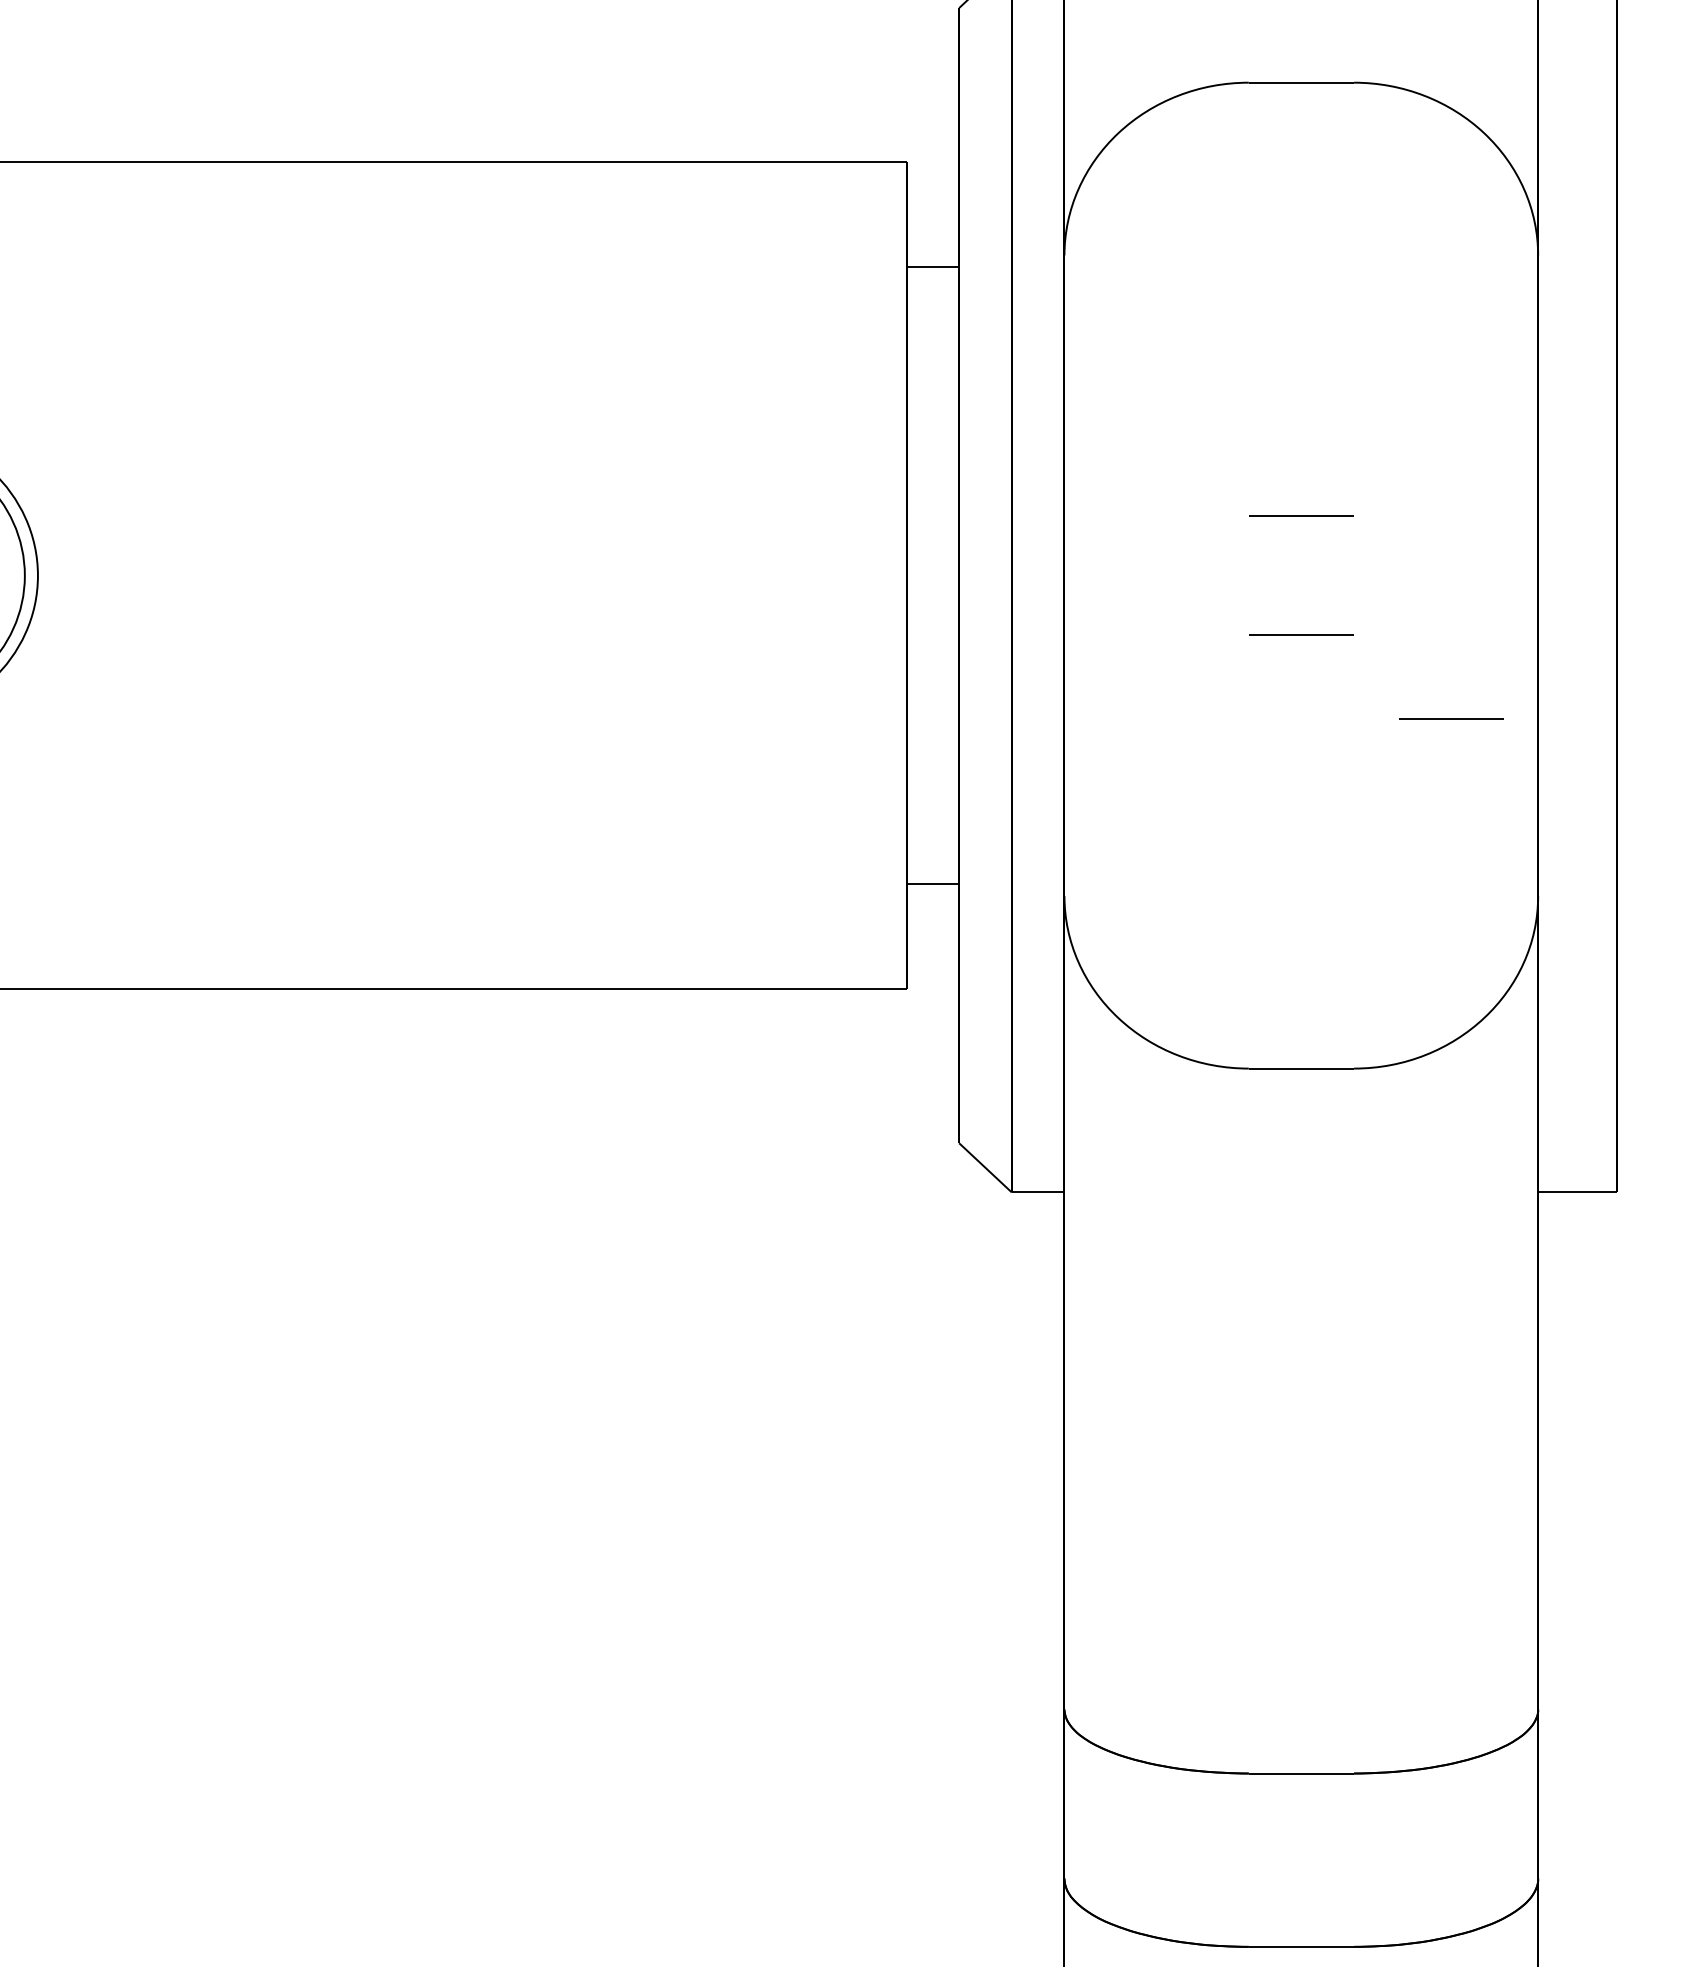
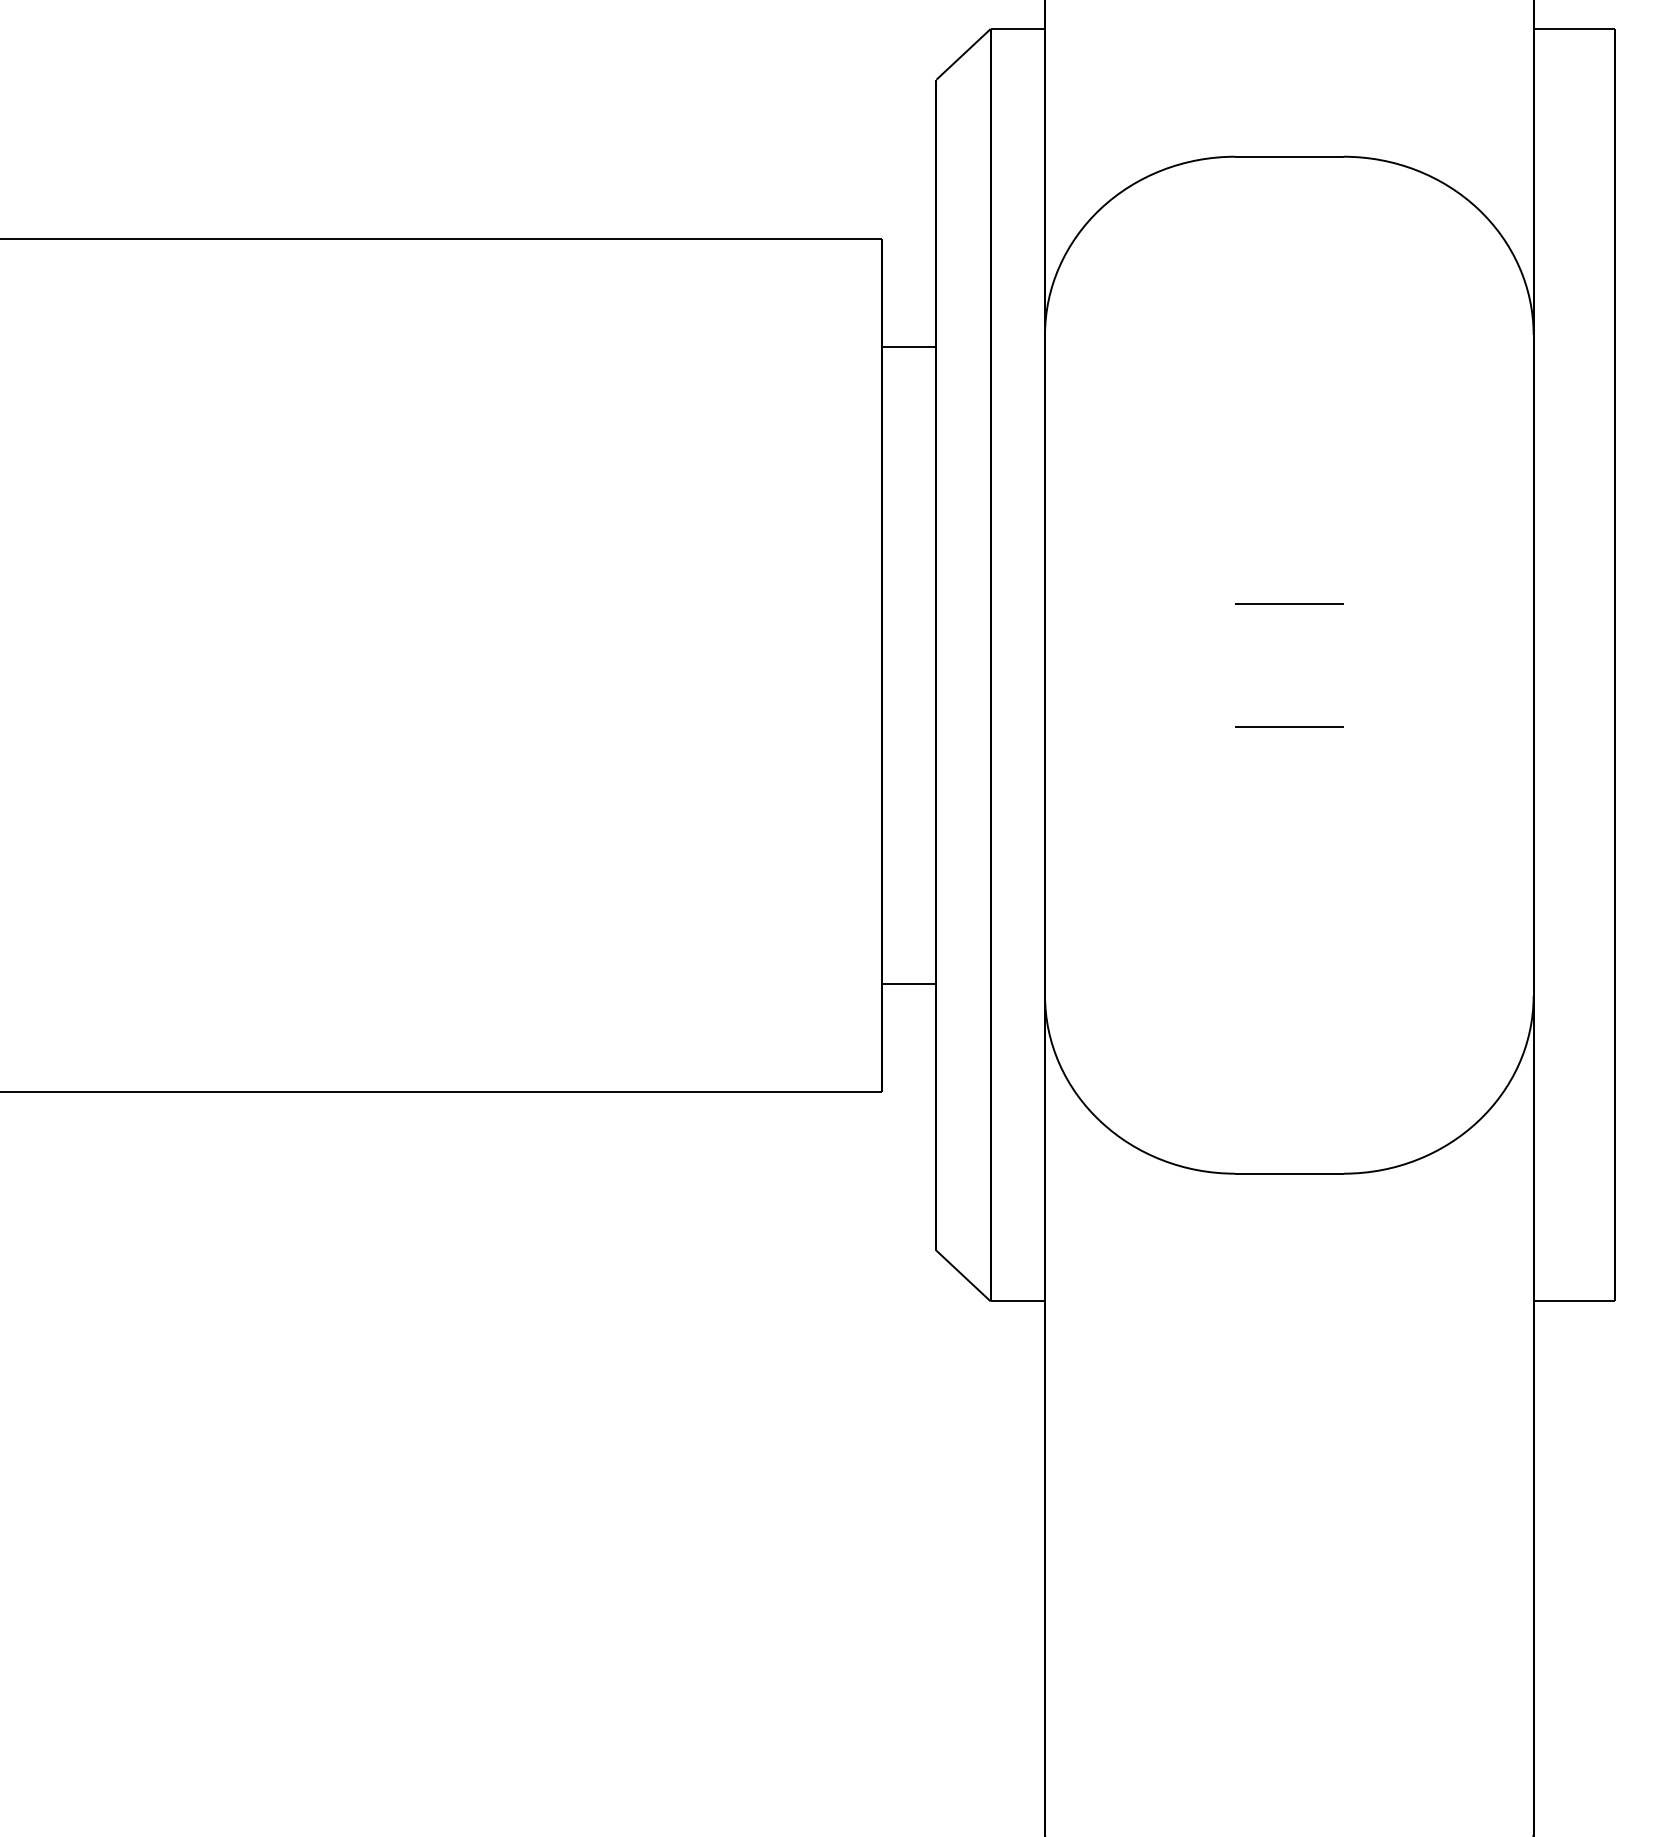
line: (1451, 718) -> (1444, 812), removed

